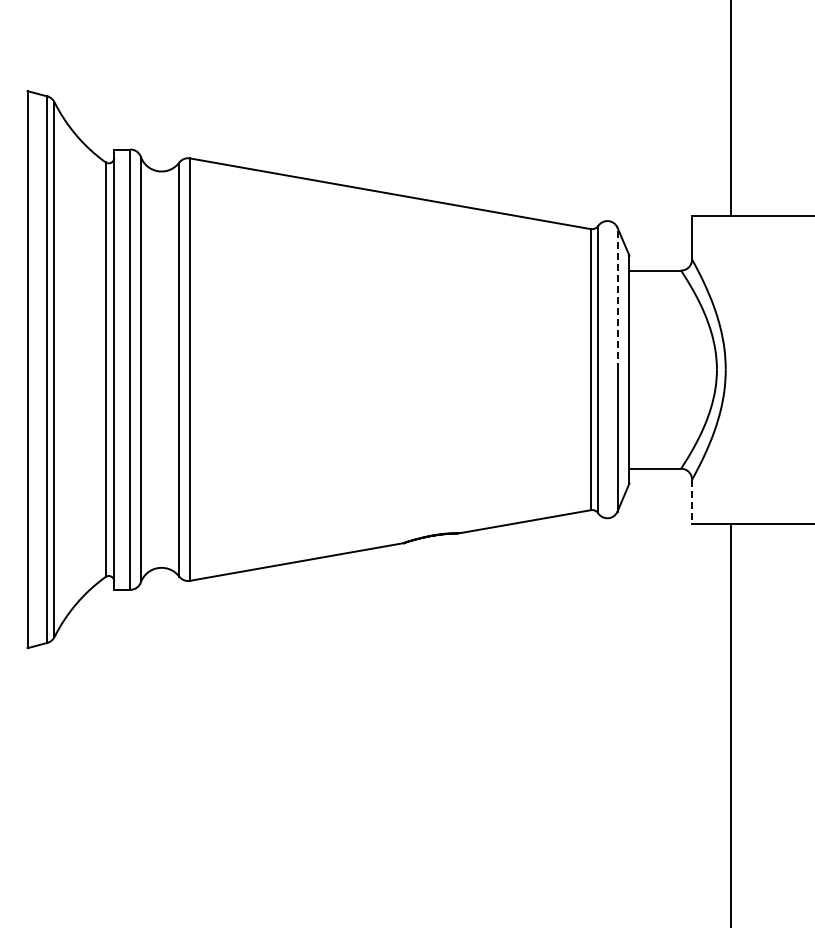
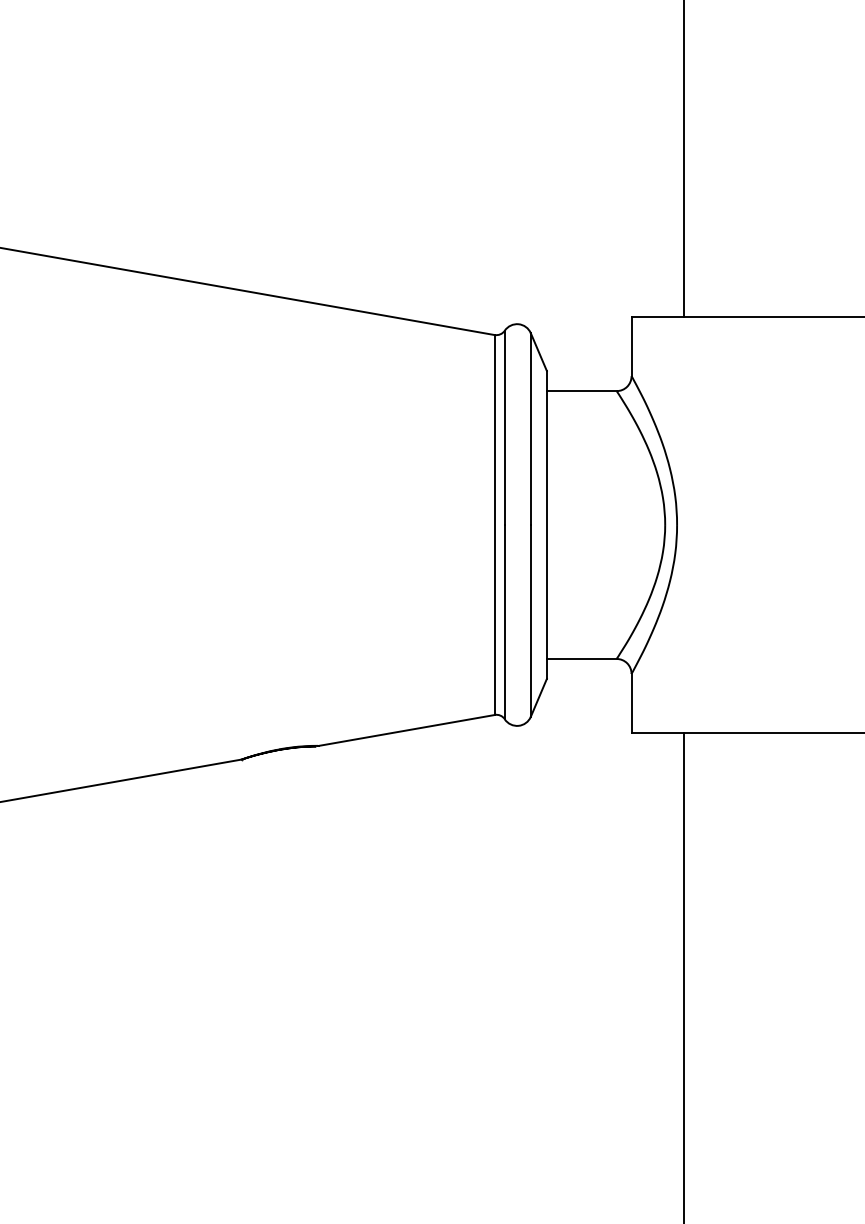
line: (617, 298) -> (530, 428), dashed -> solid
line: (692, 502) -> (632, 704), dashed -> solid

